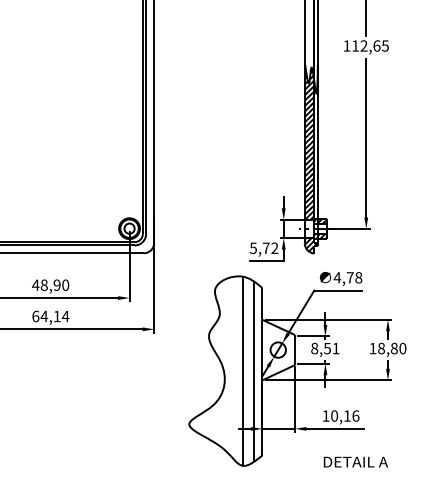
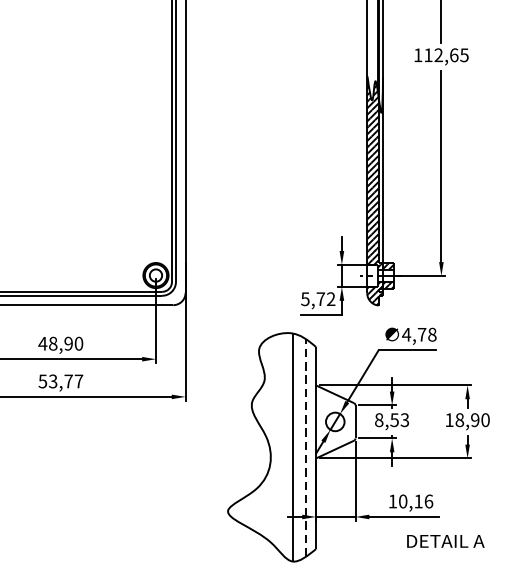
text: (50, 316) -> (60, 381), 64,14 -> 53,77
text: (335, 348) -> (404, 420), 8,51 -> 8,53
text: (393, 348) -> (474, 420), 18,80 -> 18,90
line: (254, 370) -> (306, 446), solid -> dashed
text: (355, 461) -> (445, 540), moved

